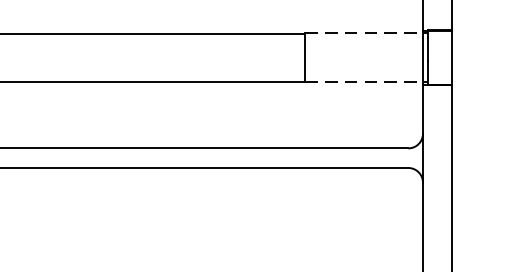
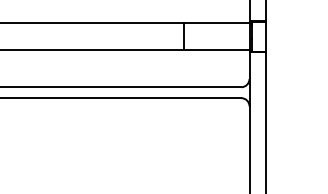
line: (367, 34) -> (218, 23), dashed -> solid
line: (367, 82) -> (218, 50), dashed -> solid

